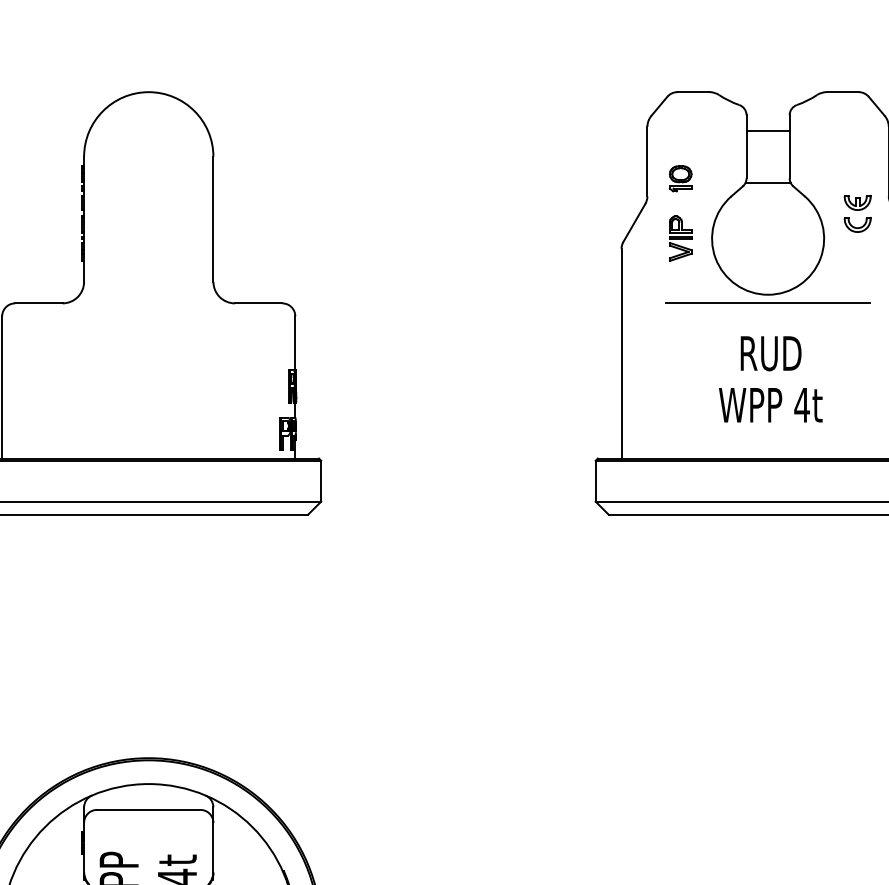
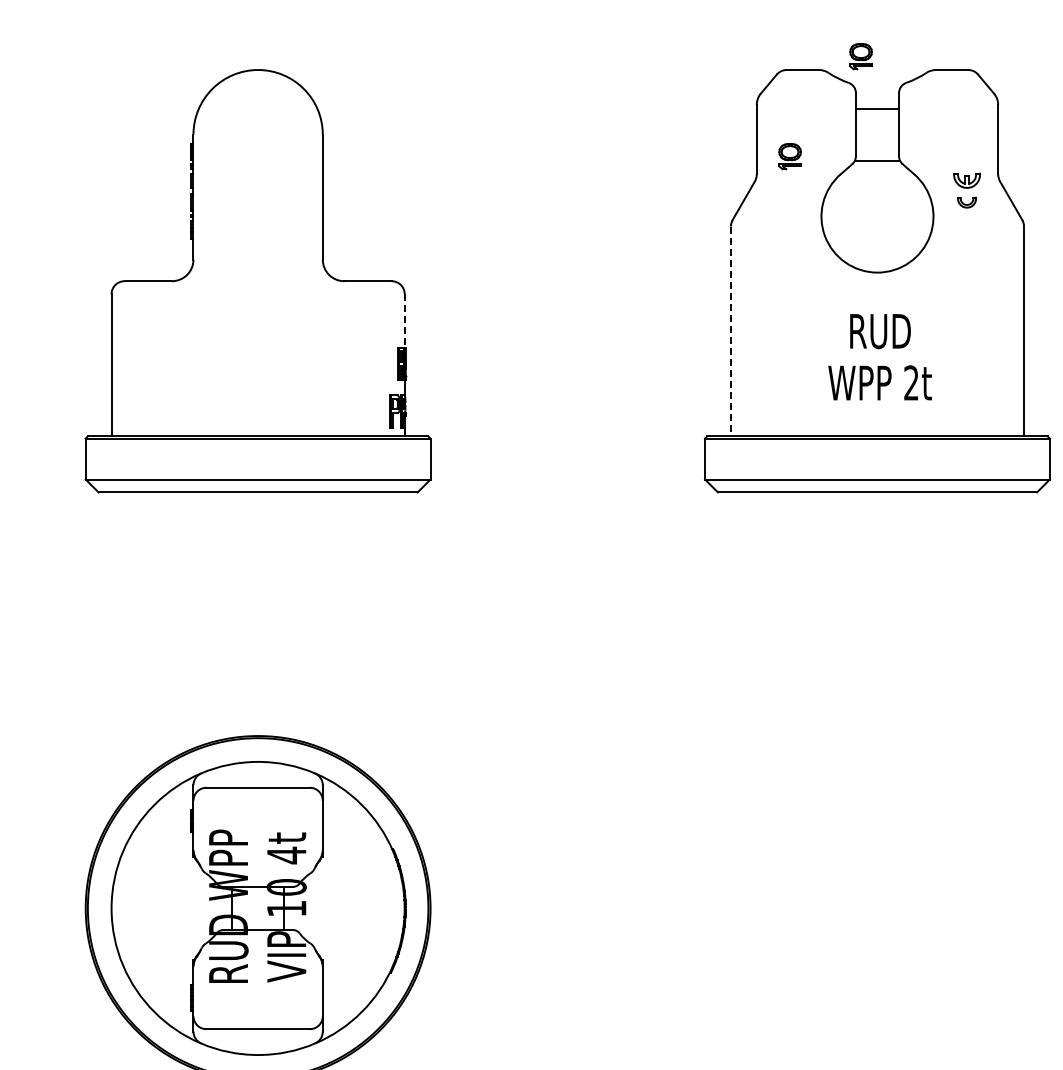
part: (751, 78) -> (860, 56), added
part: (857, 224) -> (966, 202), size x0.7
part: (680, 238) -> (789, 216), removed
line: (768, 303) -> (877, 281), removed
line: (295, 343) -> (404, 321), solid -> dashed
line: (621, 353) -> (730, 331), solid -> dashed
text: (802, 404) -> (911, 382), 4t -> 2t

